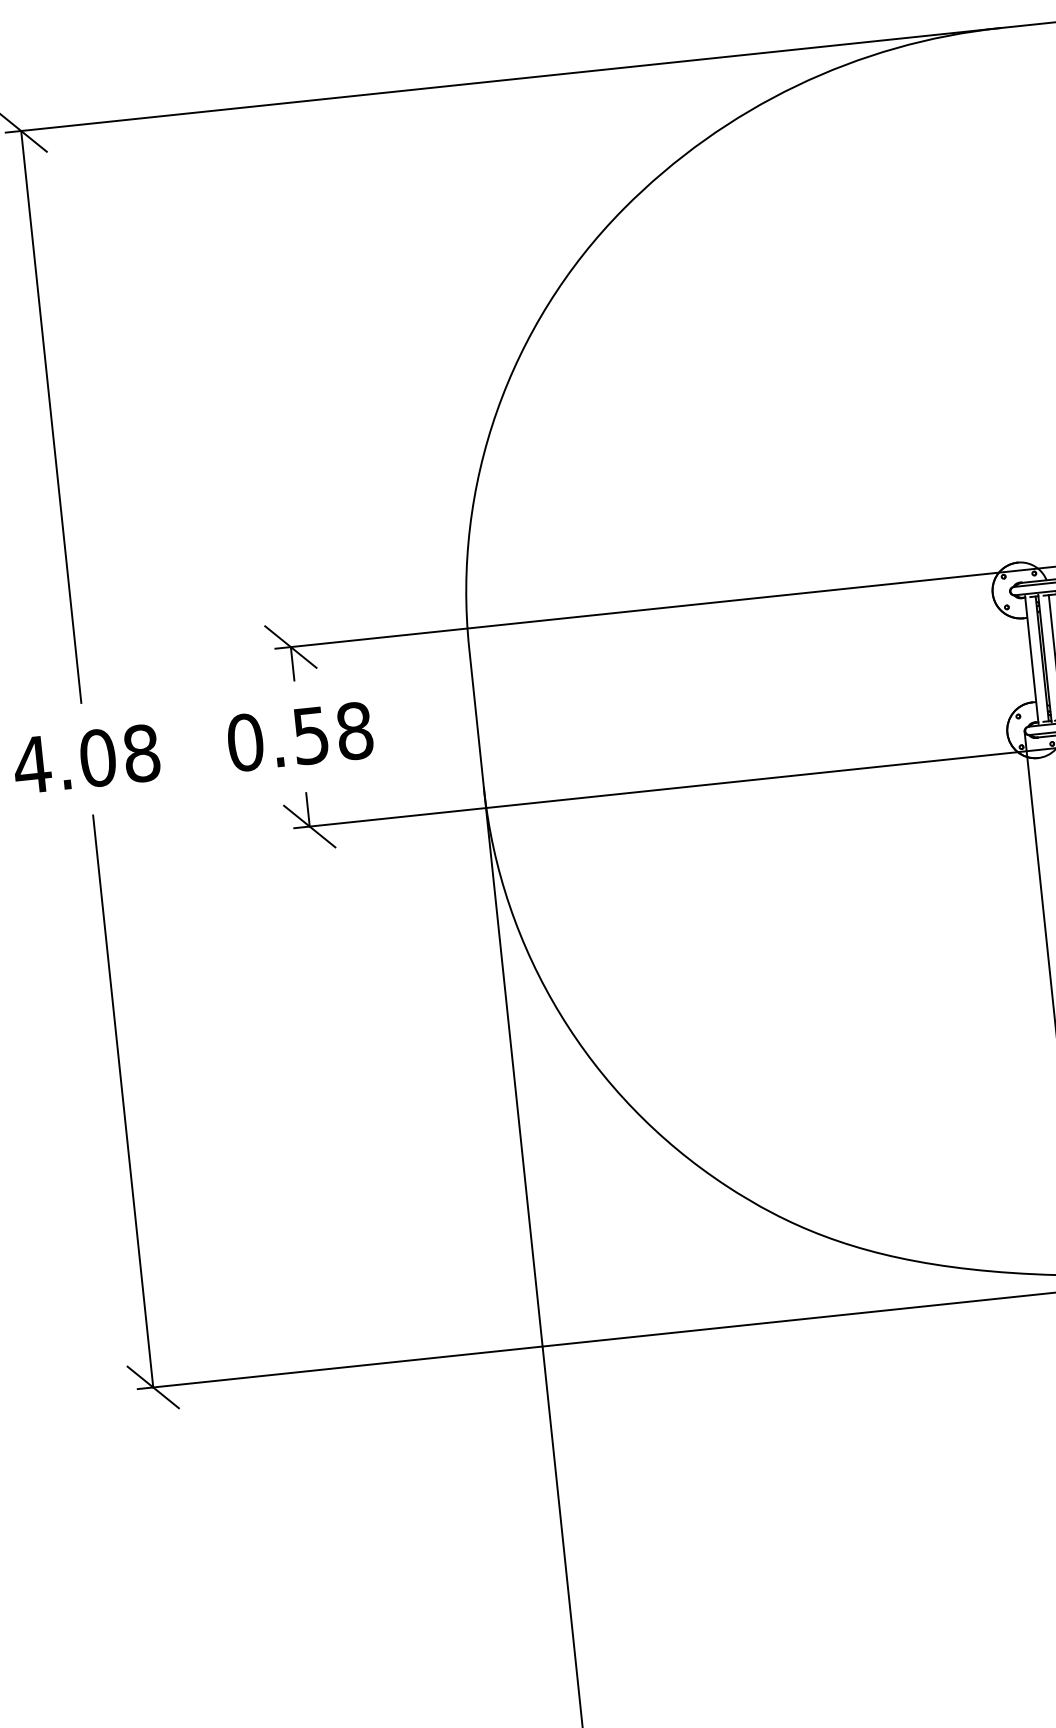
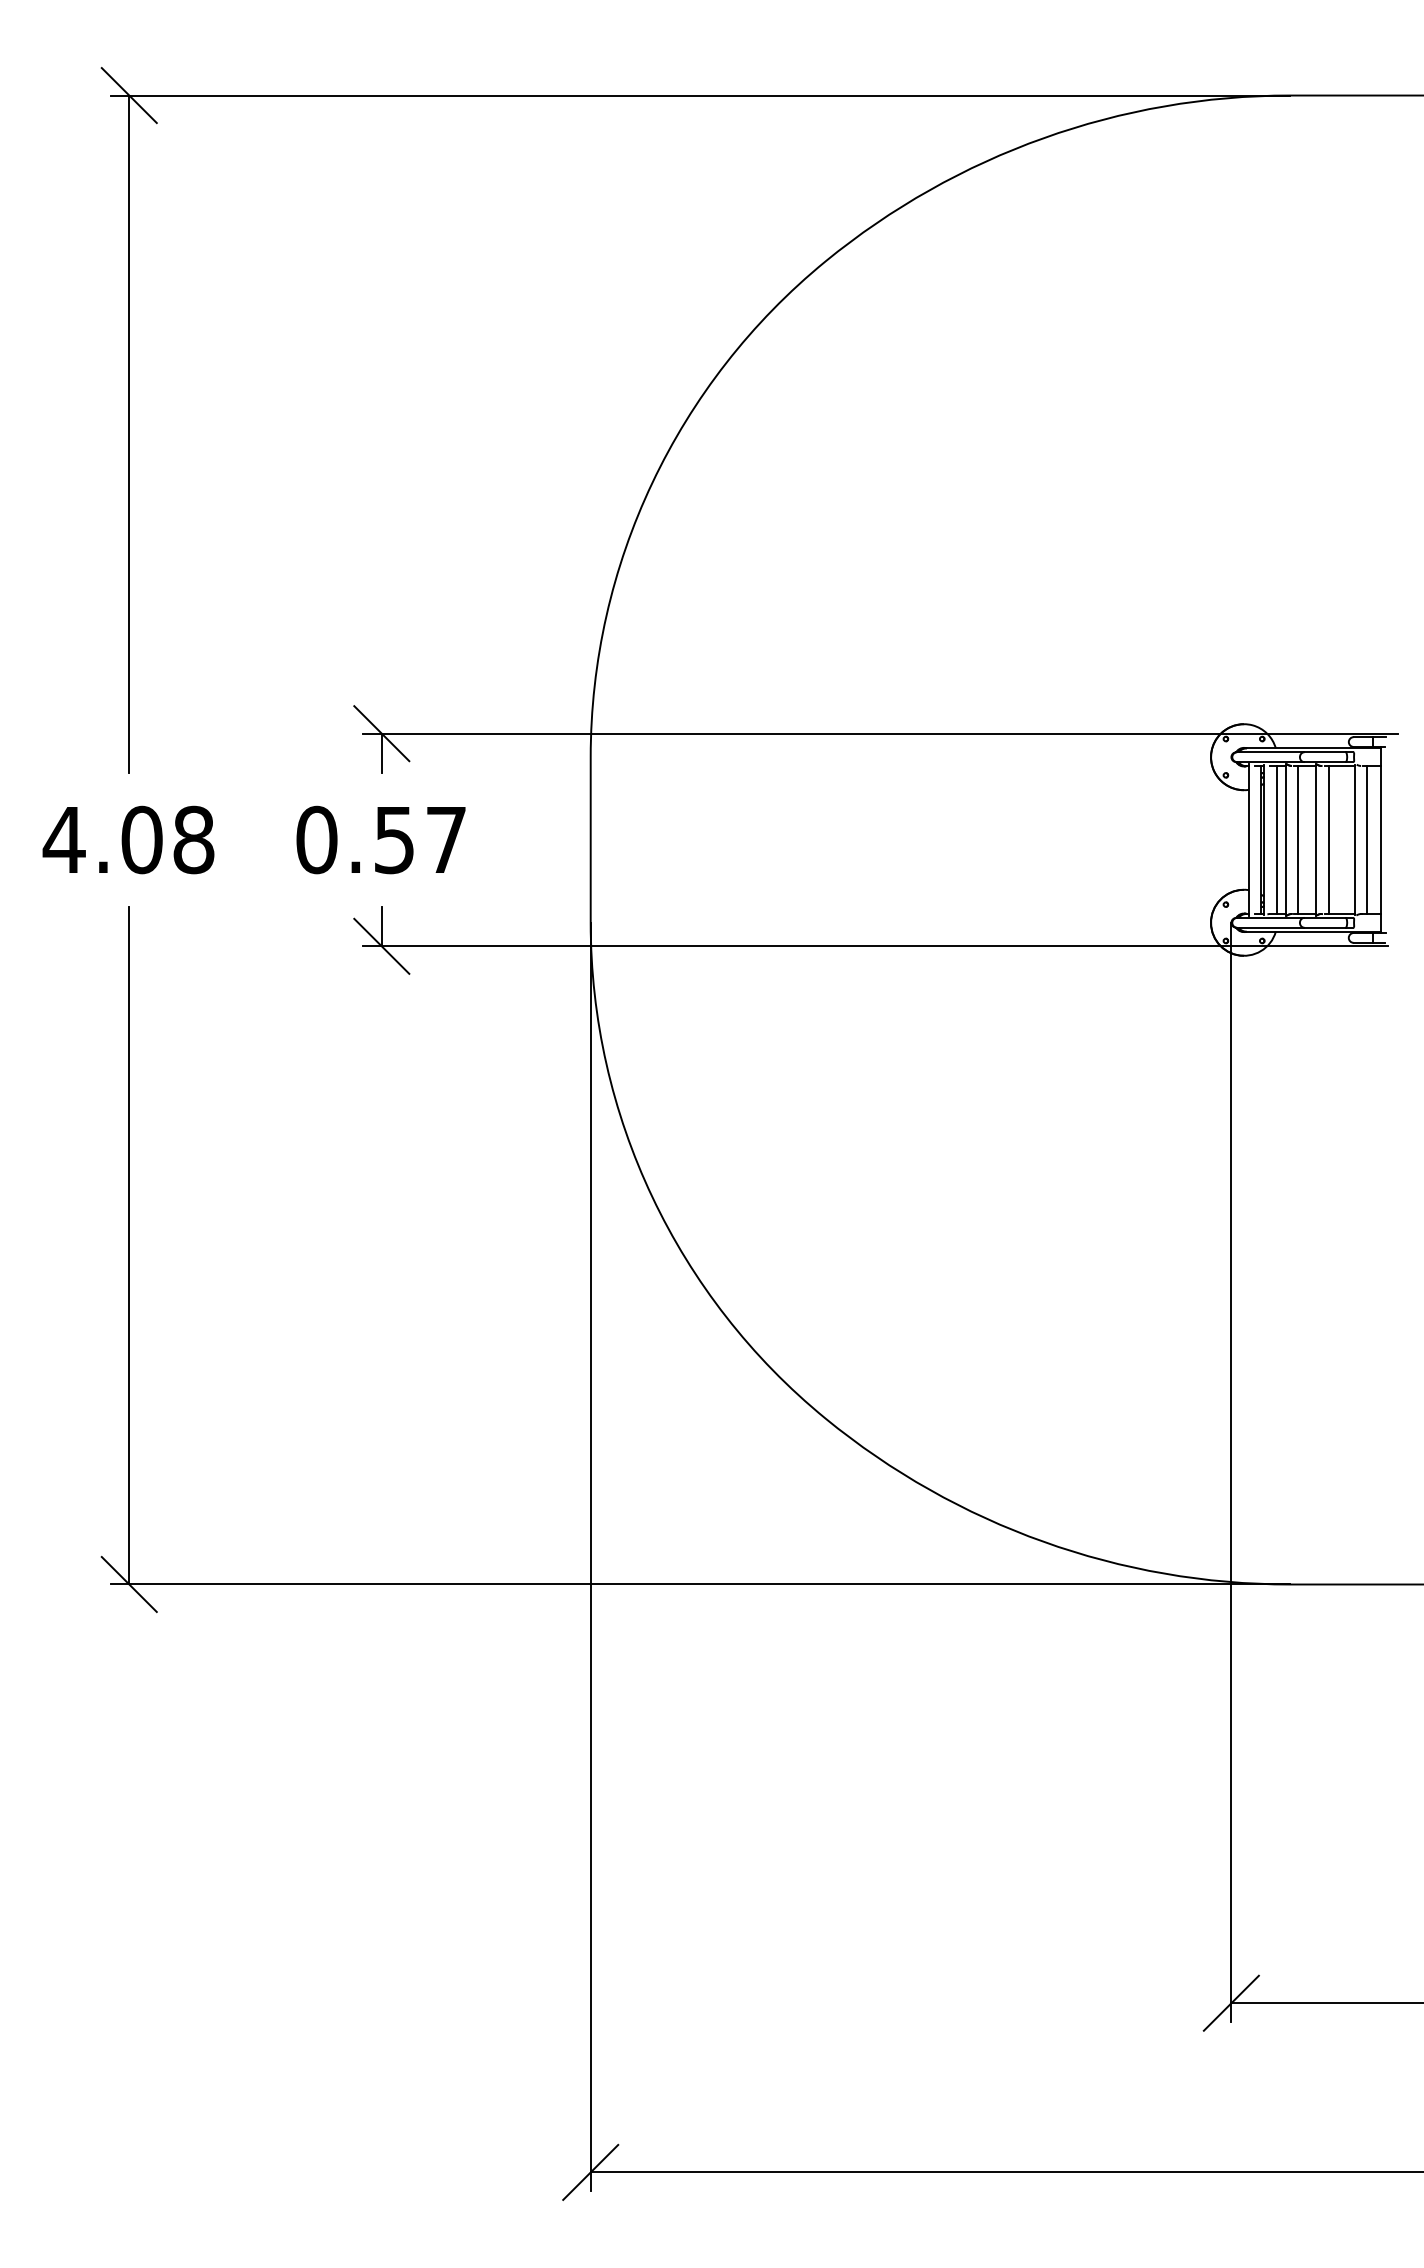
text: (354, 730) -> (446, 839), 0.58 -> 0.57

